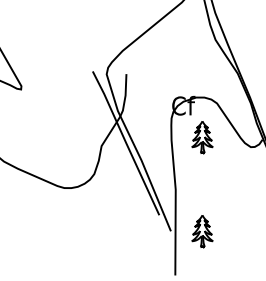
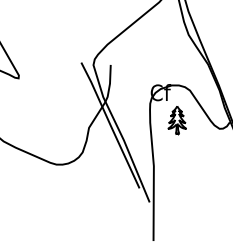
part: (202, 231) -> (177, 202), removed

